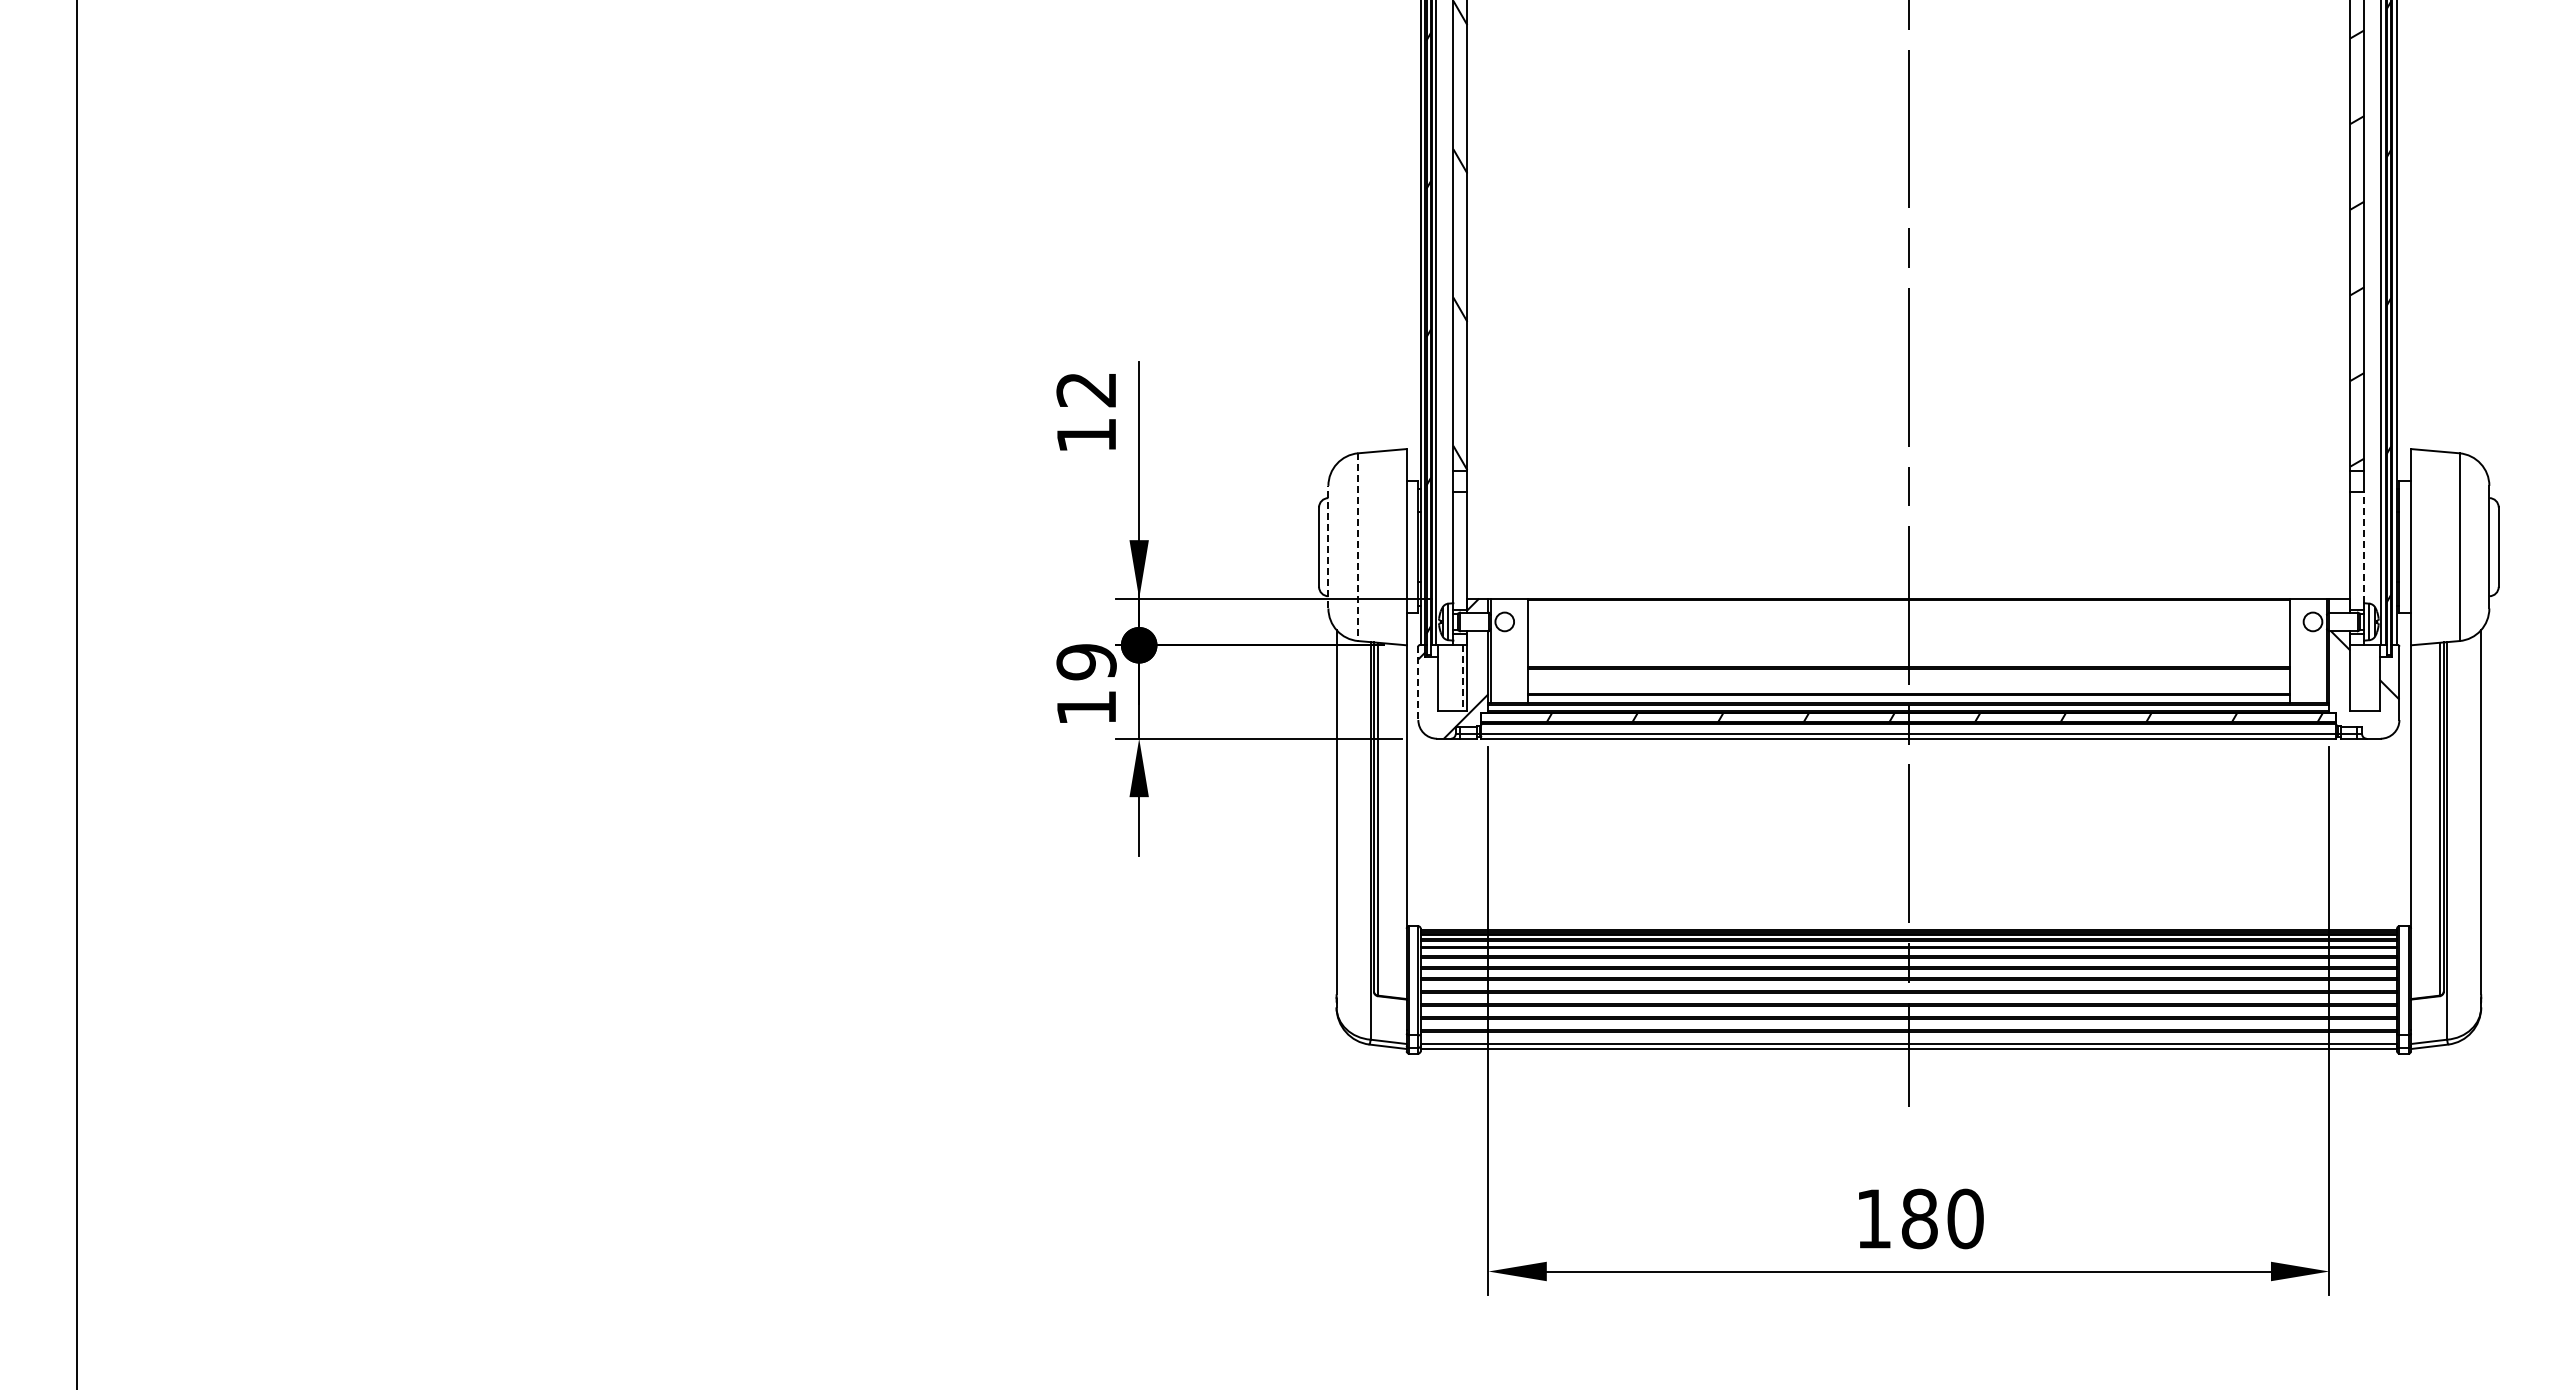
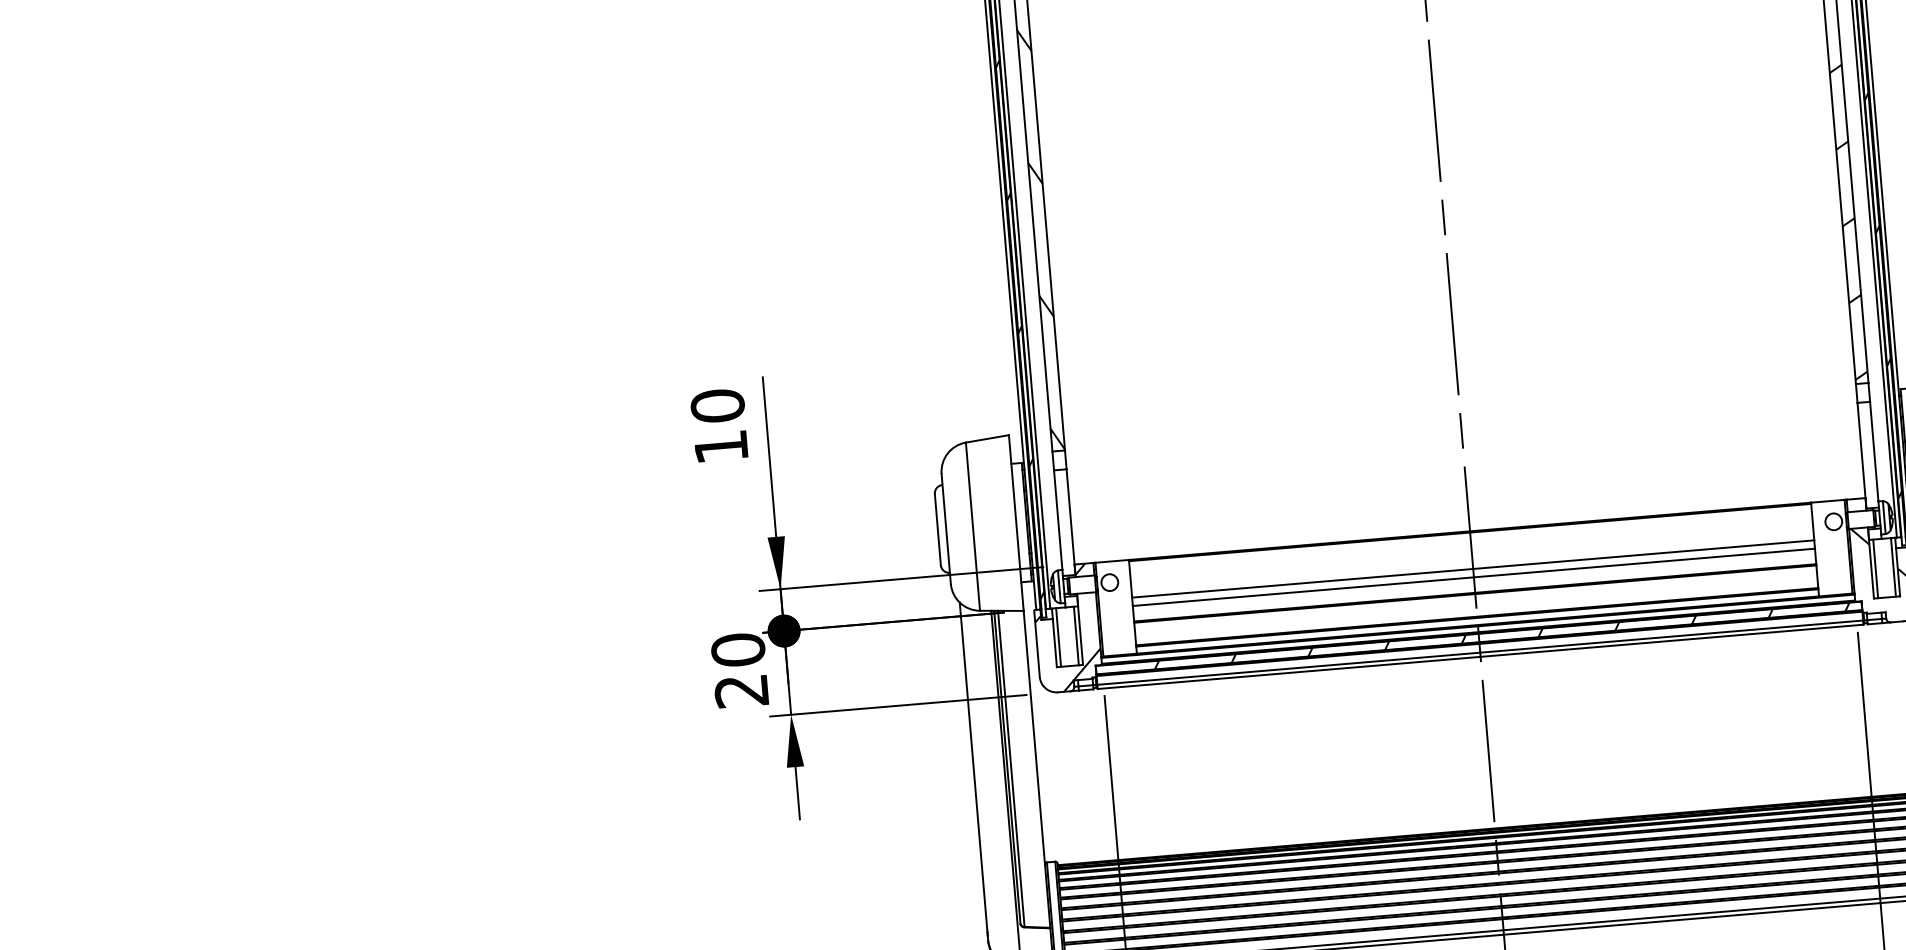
text: (1086, 389) -> (717, 405), 12 -> 10
line: (1328, 546) -> (946, 528), dashed -> solid
line: (1358, 547) -> (973, 526), dashed -> solid
line: (2364, 547) -> (1874, 451), dashed -> solid
line: (1908, 640) -> (1472, 568), added
line: (1908, 649) -> (1473, 576), added
line: (1442, 677) -> (1058, 637), added
line: (2355, 677) -> (1876, 568), added
line: (2374, 677) -> (1893, 566), added
line: (1462, 678) -> (1076, 636), dashed -> solid
line: (1418, 683) -> (1037, 644), dashed -> solid
text: (1086, 684) -> (739, 670), 19 -> 20

